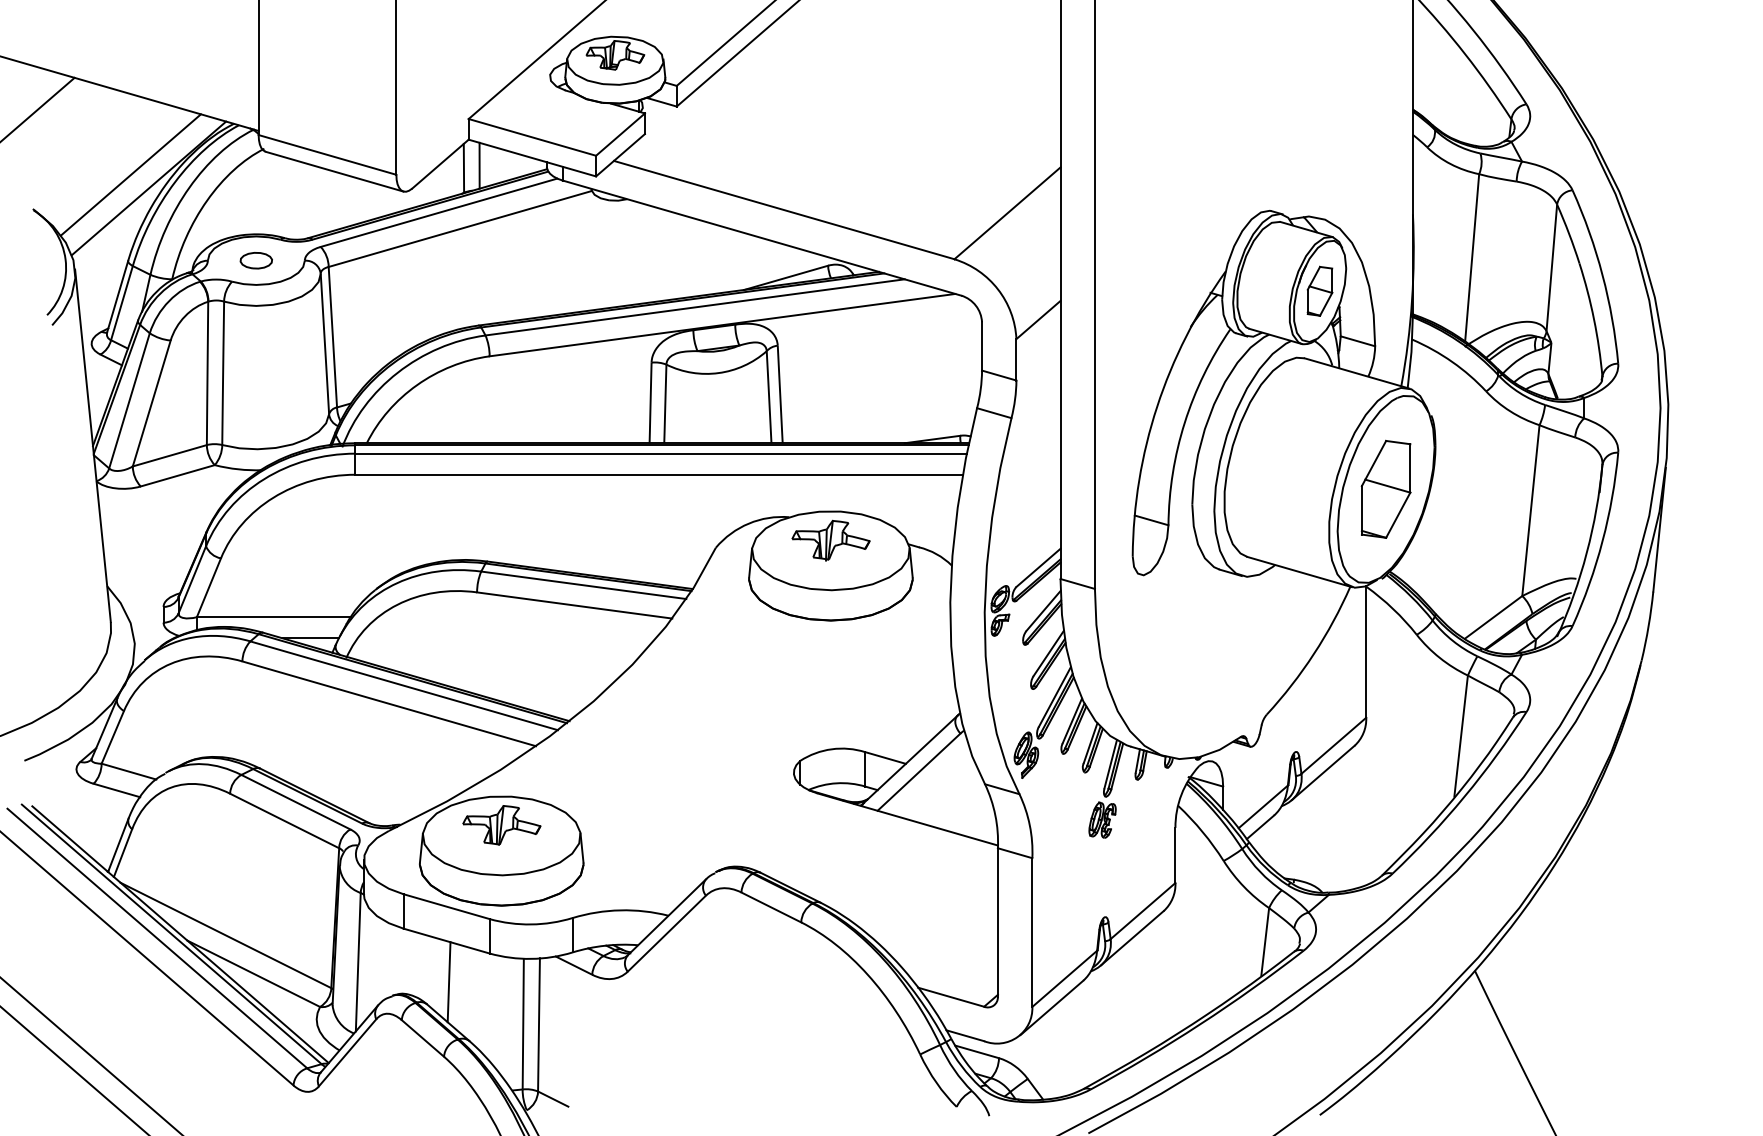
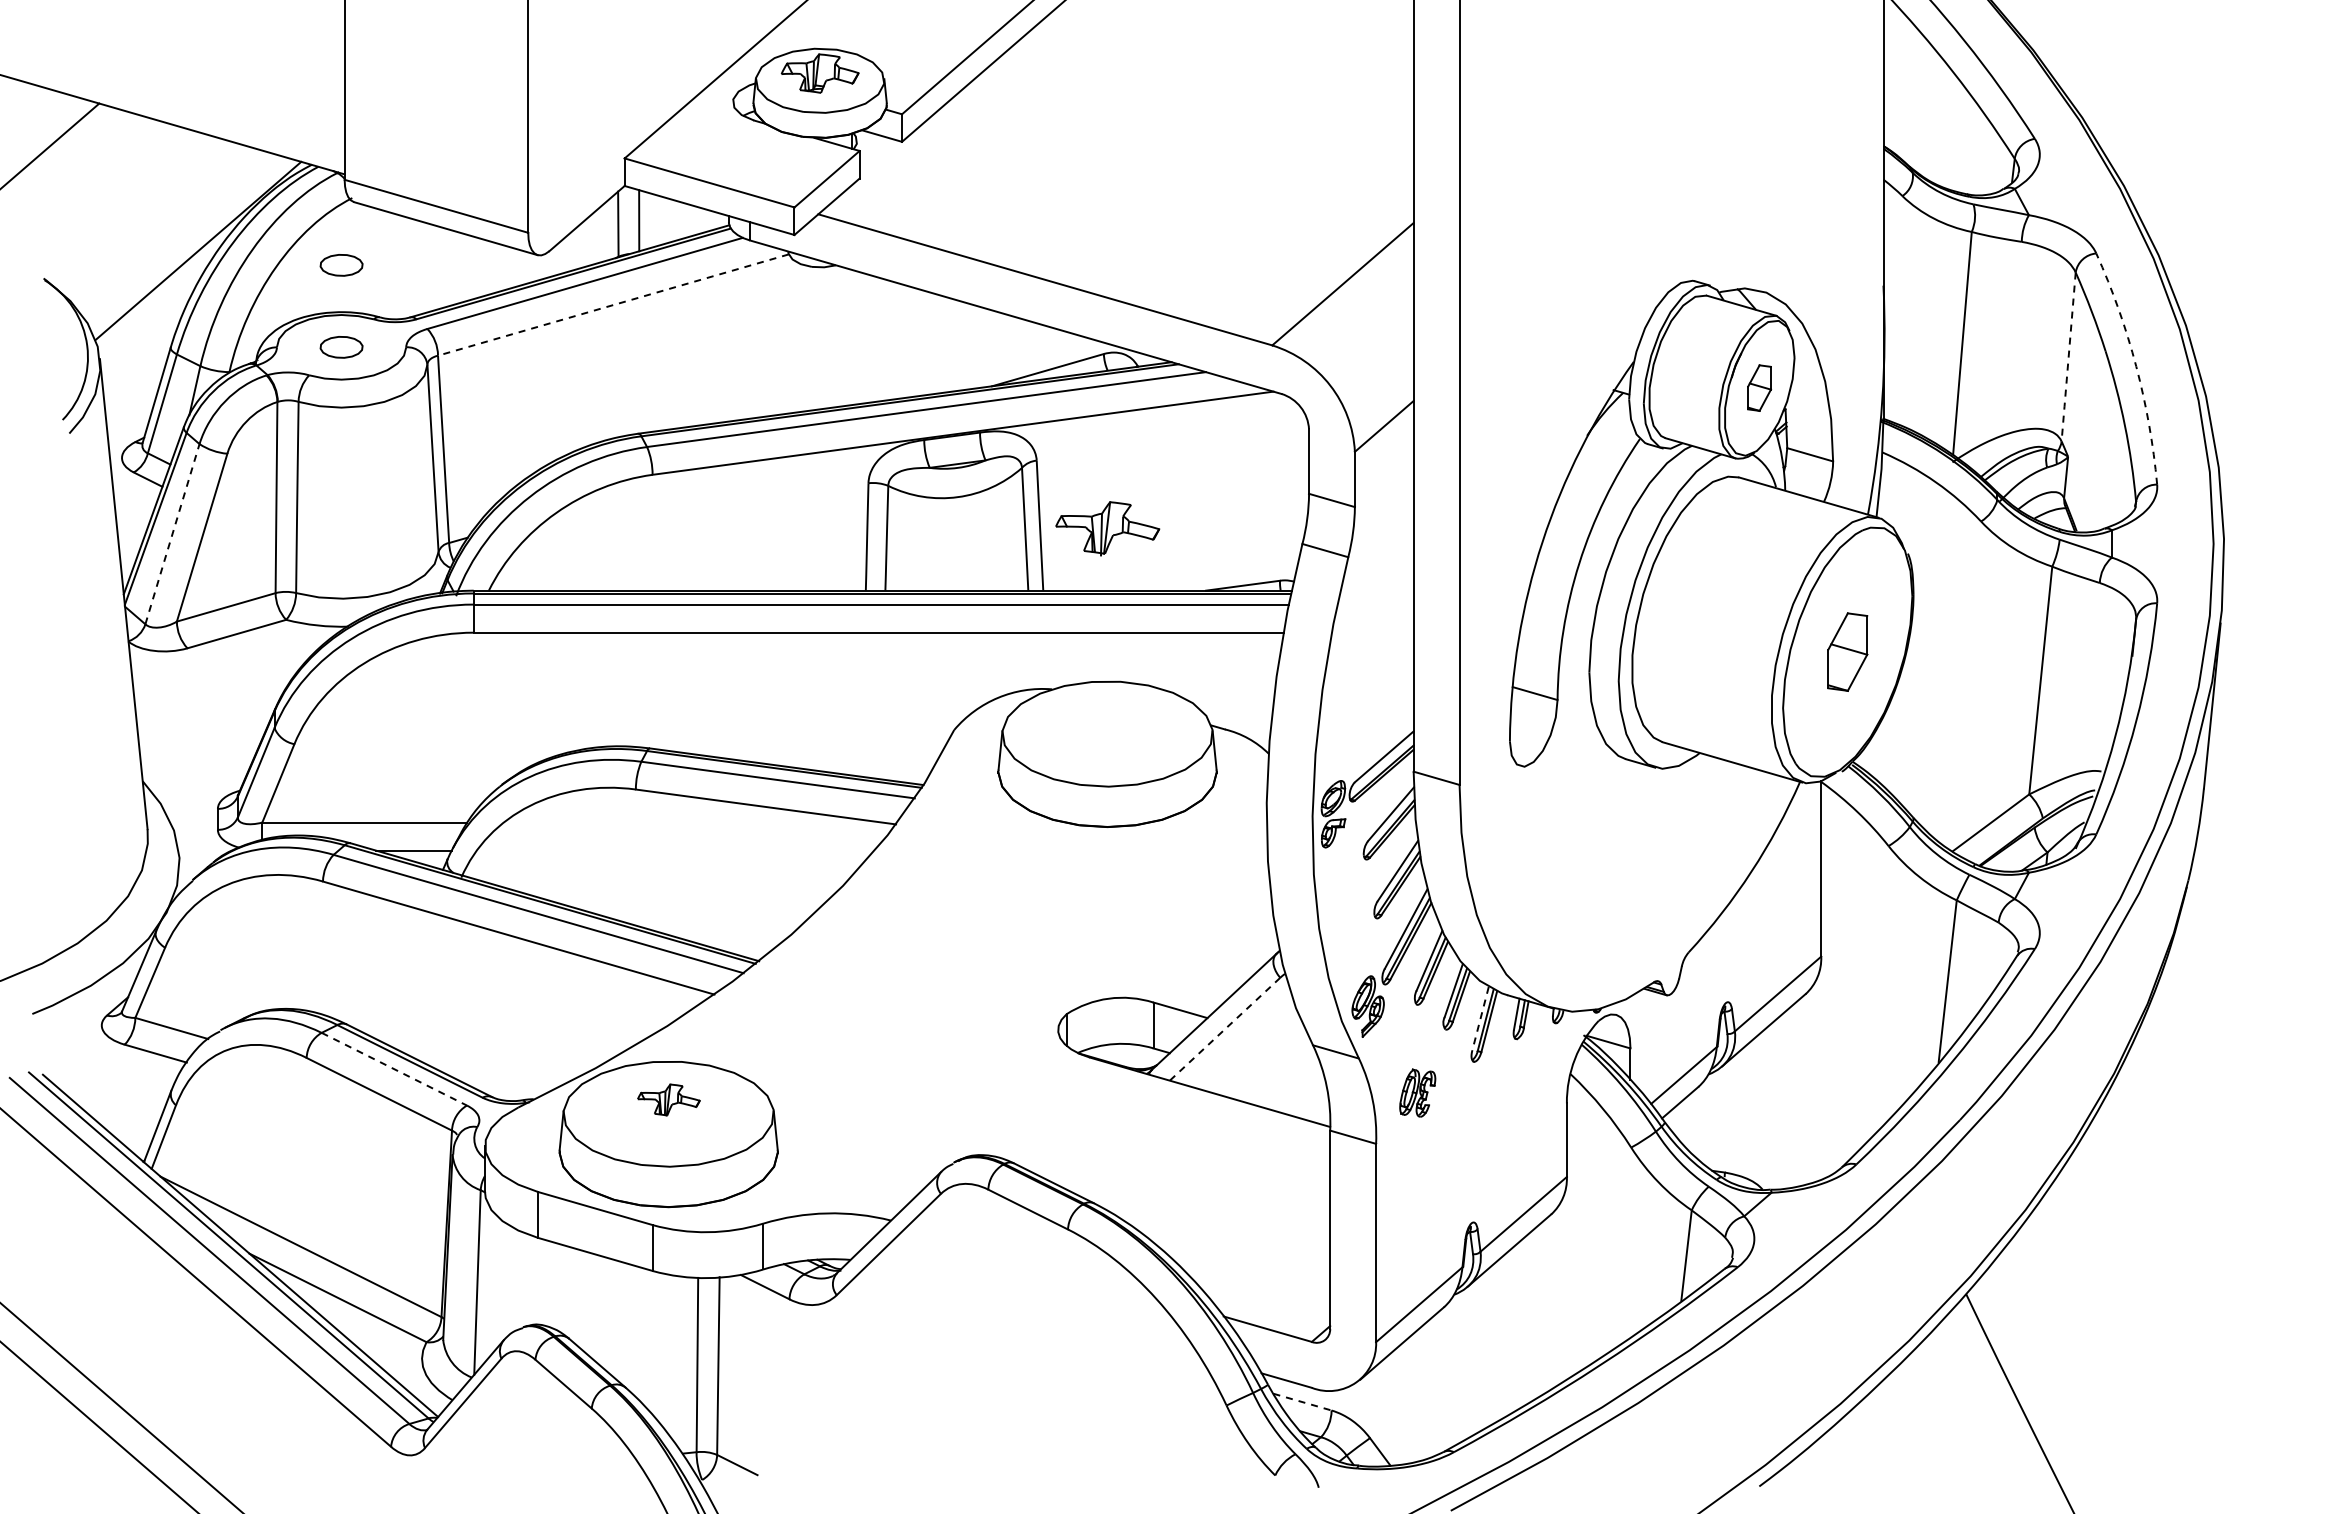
line: (131, 174) -> (174, 232), removed
part: (256, 199) -> (341, 265), added
line: (460, 229) -> (613, 305), solid -> dashed
line: (1551, 269) -> (2068, 358), solid -> dashed
arc: (1602, 275) -> (2136, 366), solid -> dashed
part: (1319, 290) -> (1759, 387), size x0.7
line: (129, 400) -> (172, 533), solid -> dashed
part: (1385, 488) -> (1847, 651), size x0.6
part: (830, 540) -> (1107, 528), moved
line: (1110, 764) -> (1480, 1019), solid -> dashed
line: (918, 772) -> (1224, 1029), solid -> dashed
line: (296, 802) -> (394, 1069), solid -> dashed
part: (1102, 819) -> (1417, 1092), moved
part: (501, 824) -> (668, 1099), size x0.6
line: (449, 981) -> (598, 1308), removed
line: (977, 1052) -> (1302, 1402), solid -> dashed

